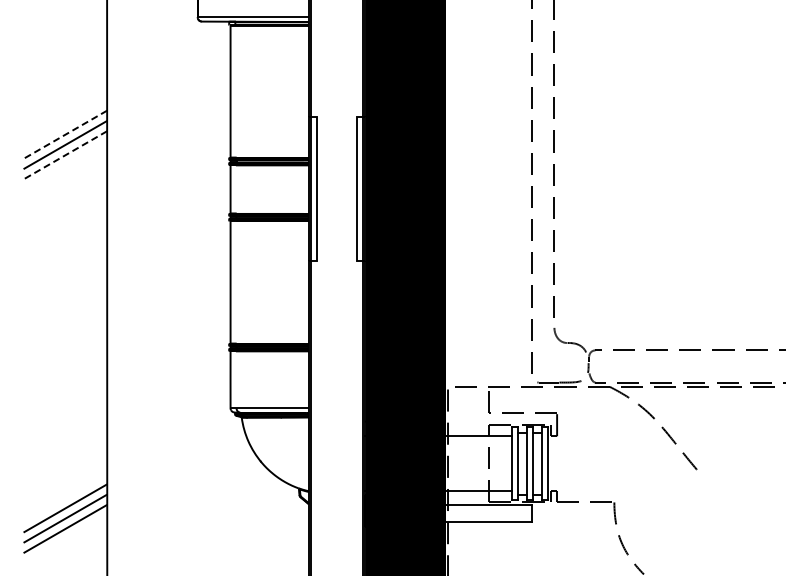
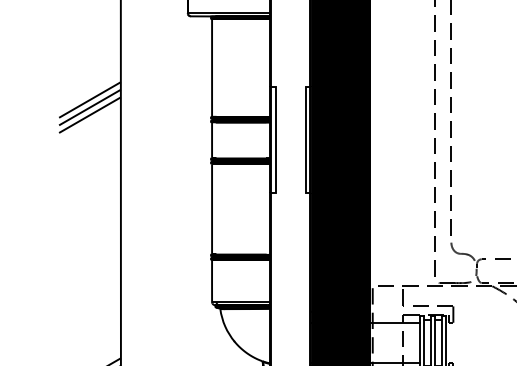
line: (64, 135) -> (89, 100), dashed -> solid
line: (64, 155) -> (89, 115), dashed -> solid

